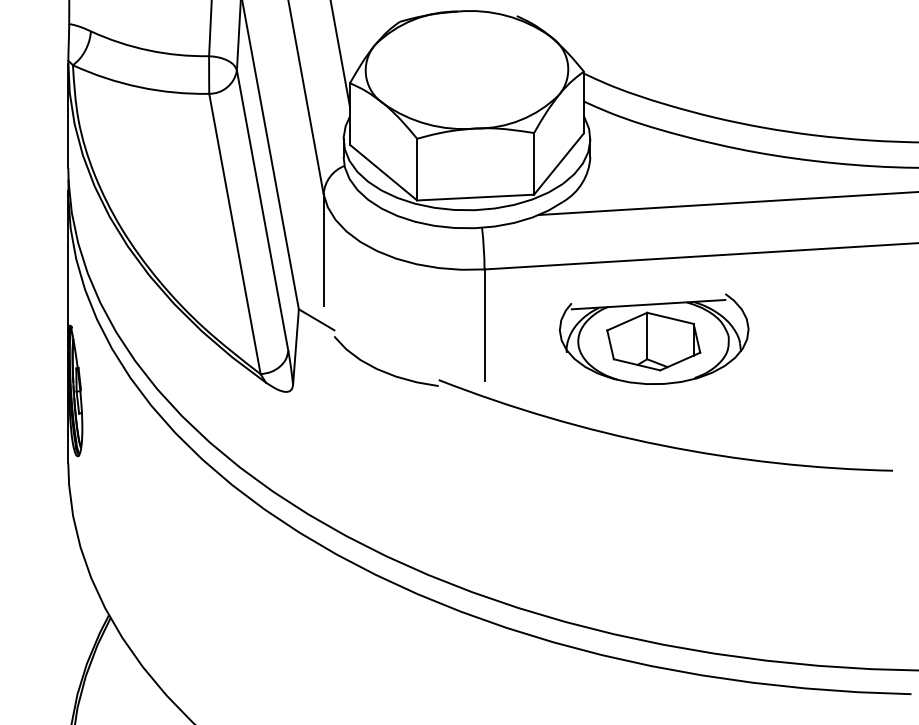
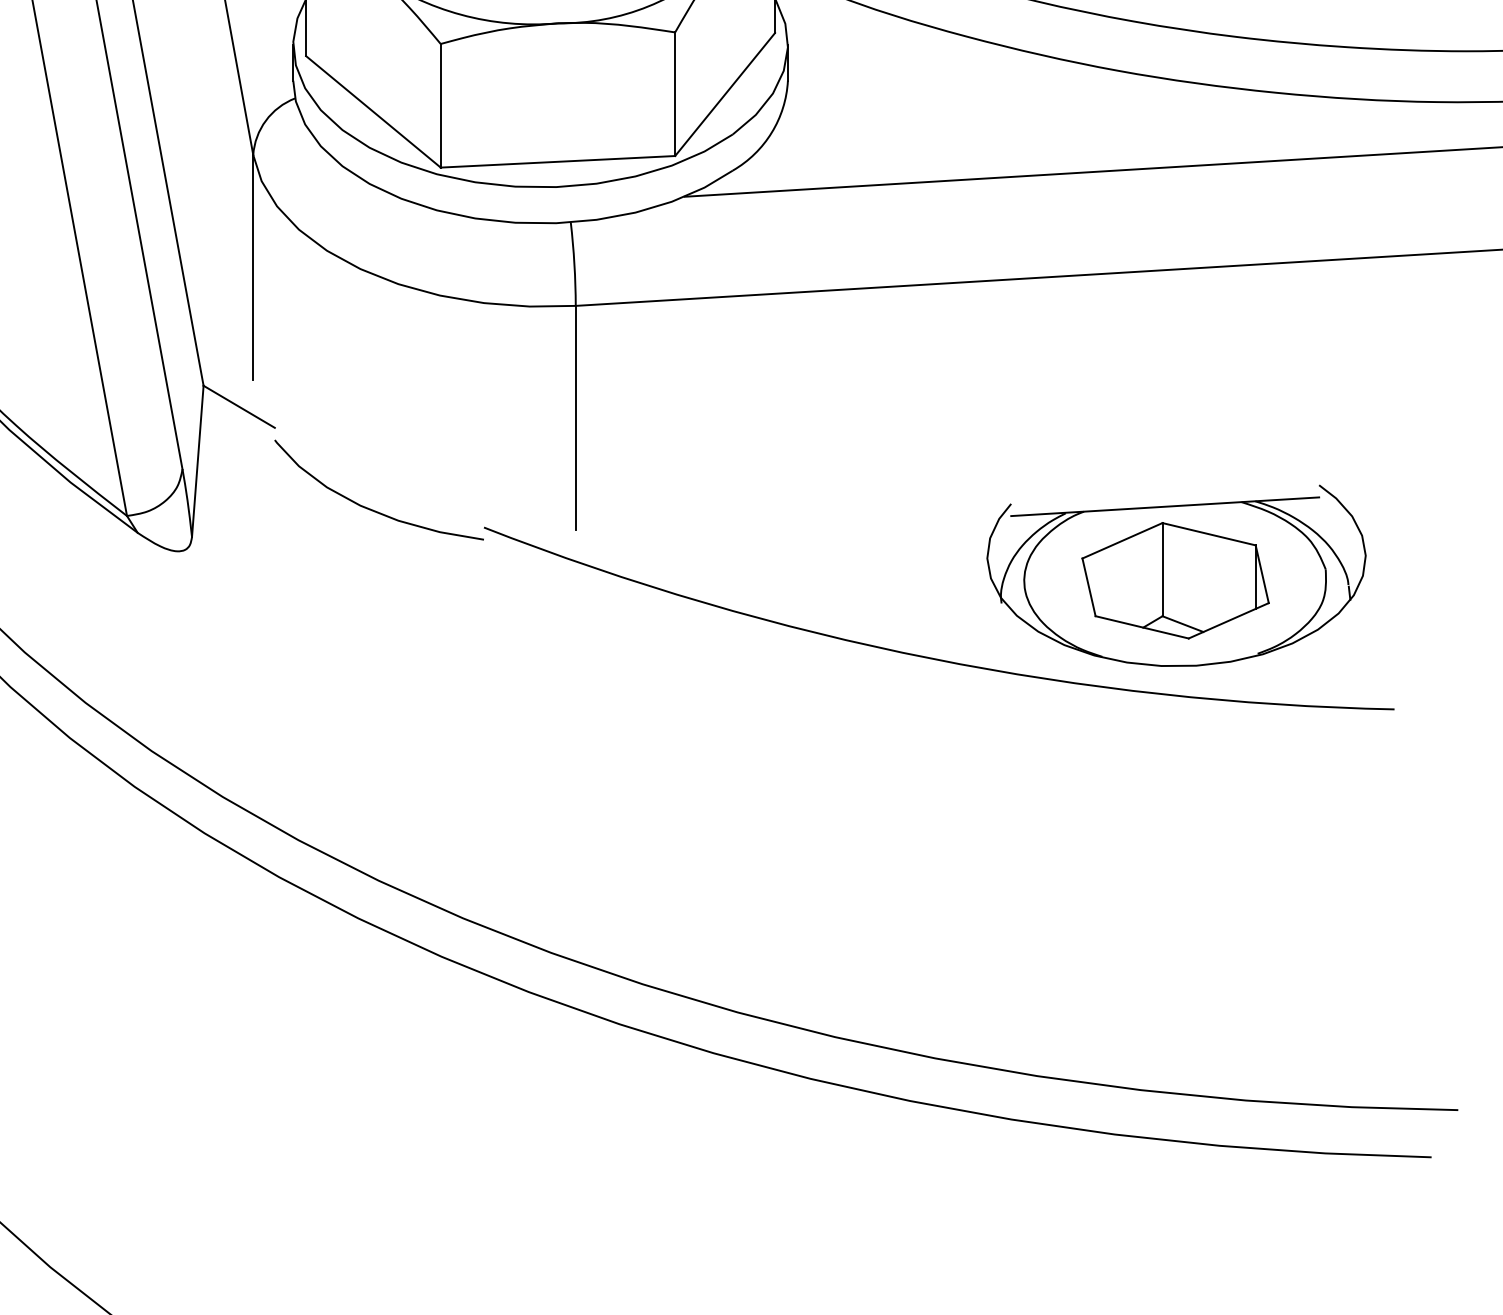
part: (654, 338) -> (1177, 574), moved

